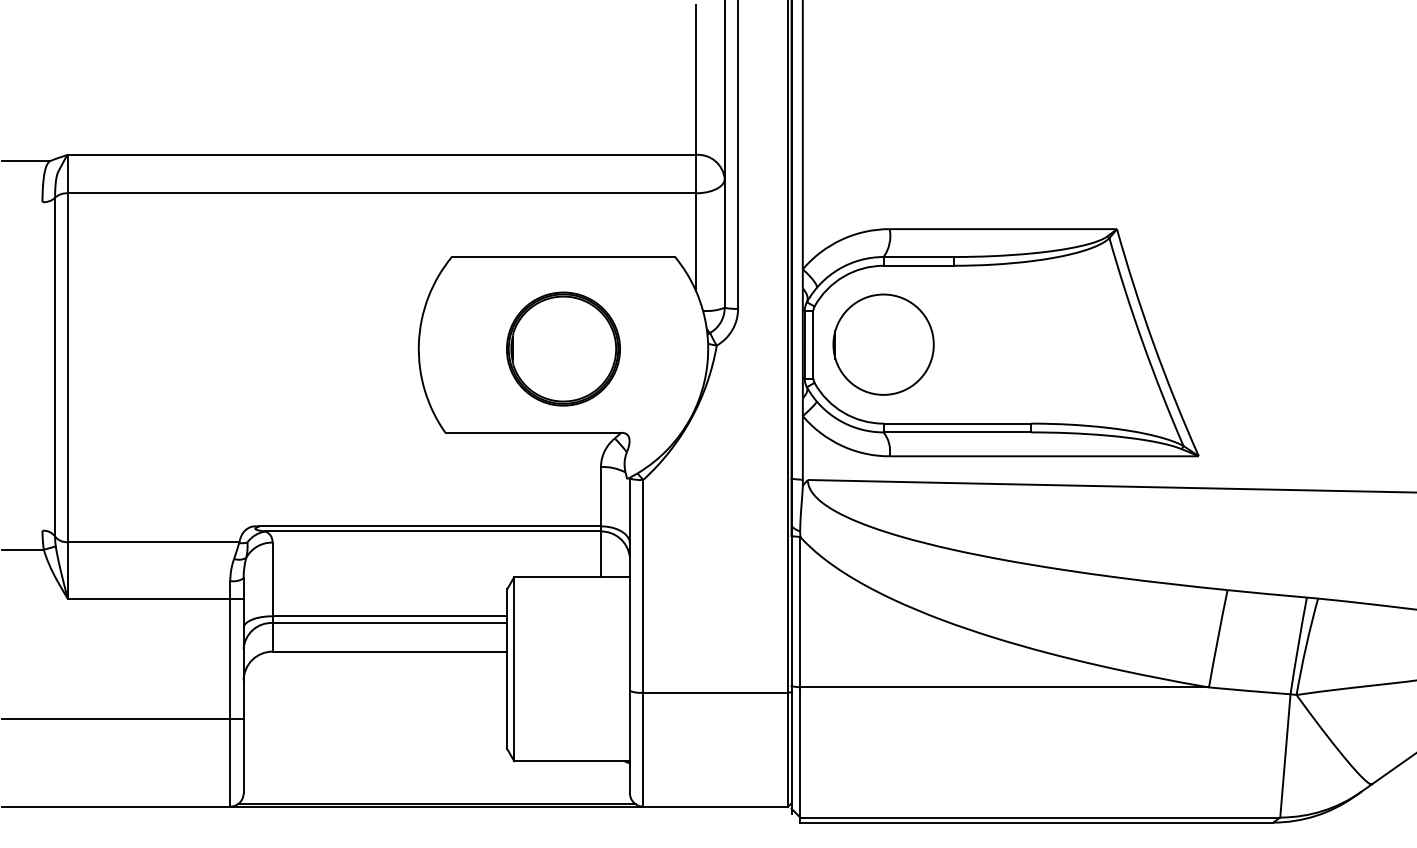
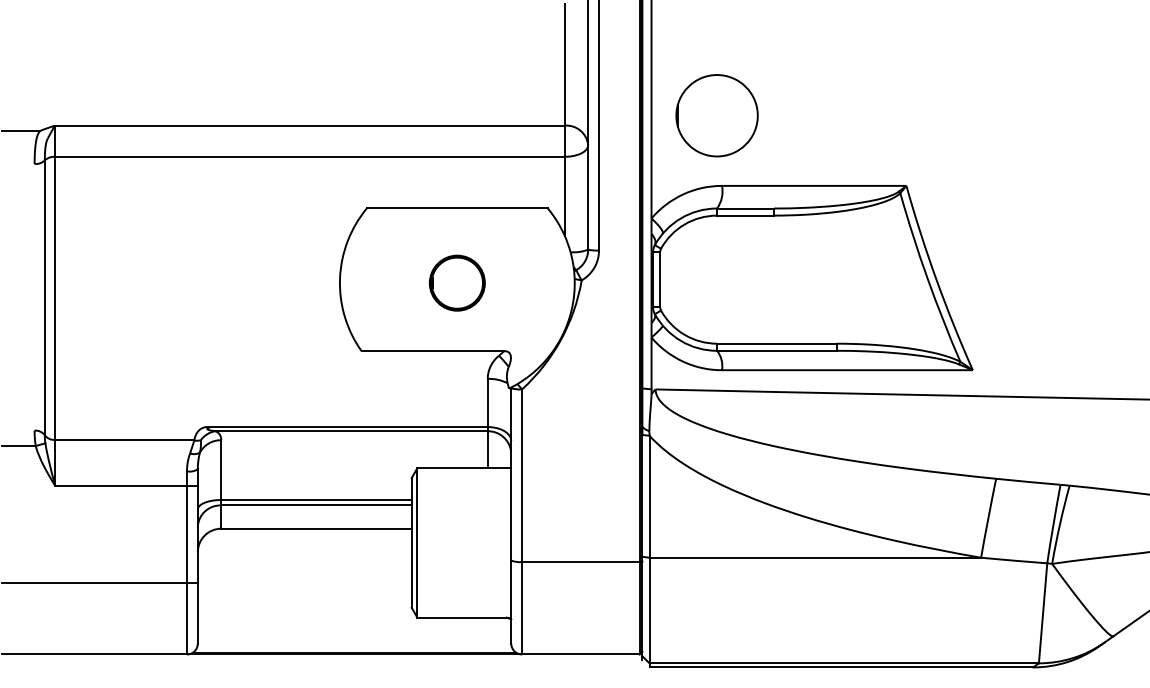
circle: (883, 344) -> (716, 115), moved
part: (563, 348) -> (457, 282), size x0.6

